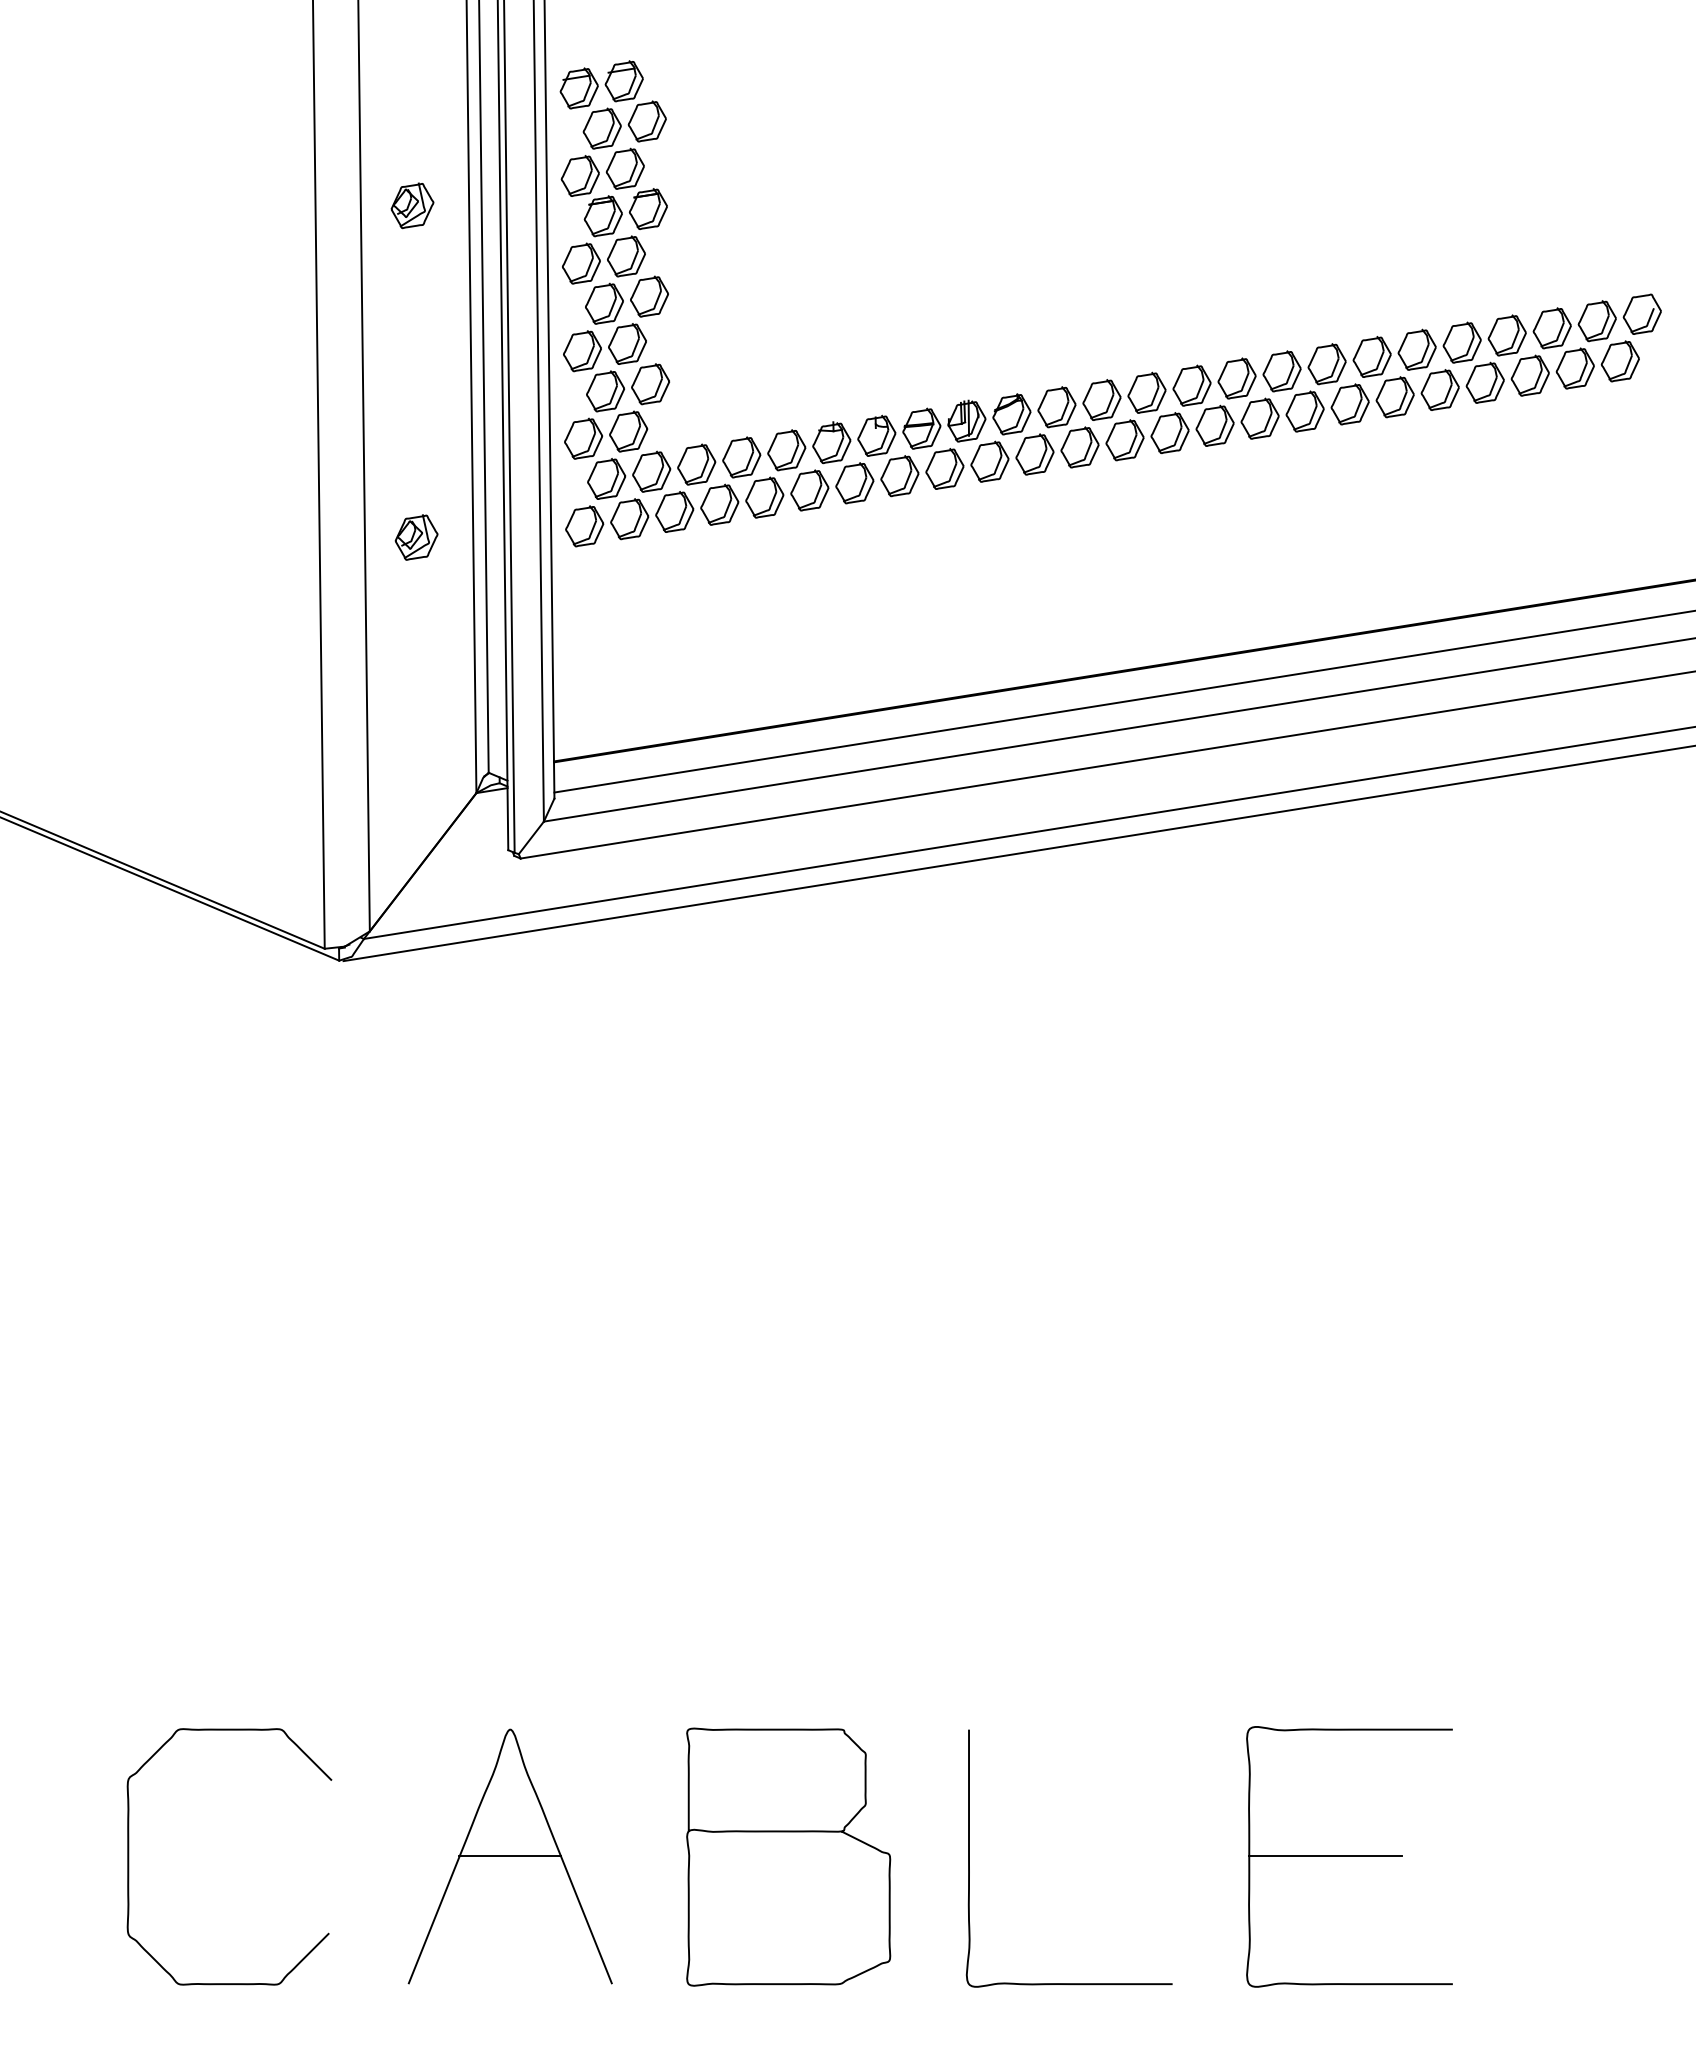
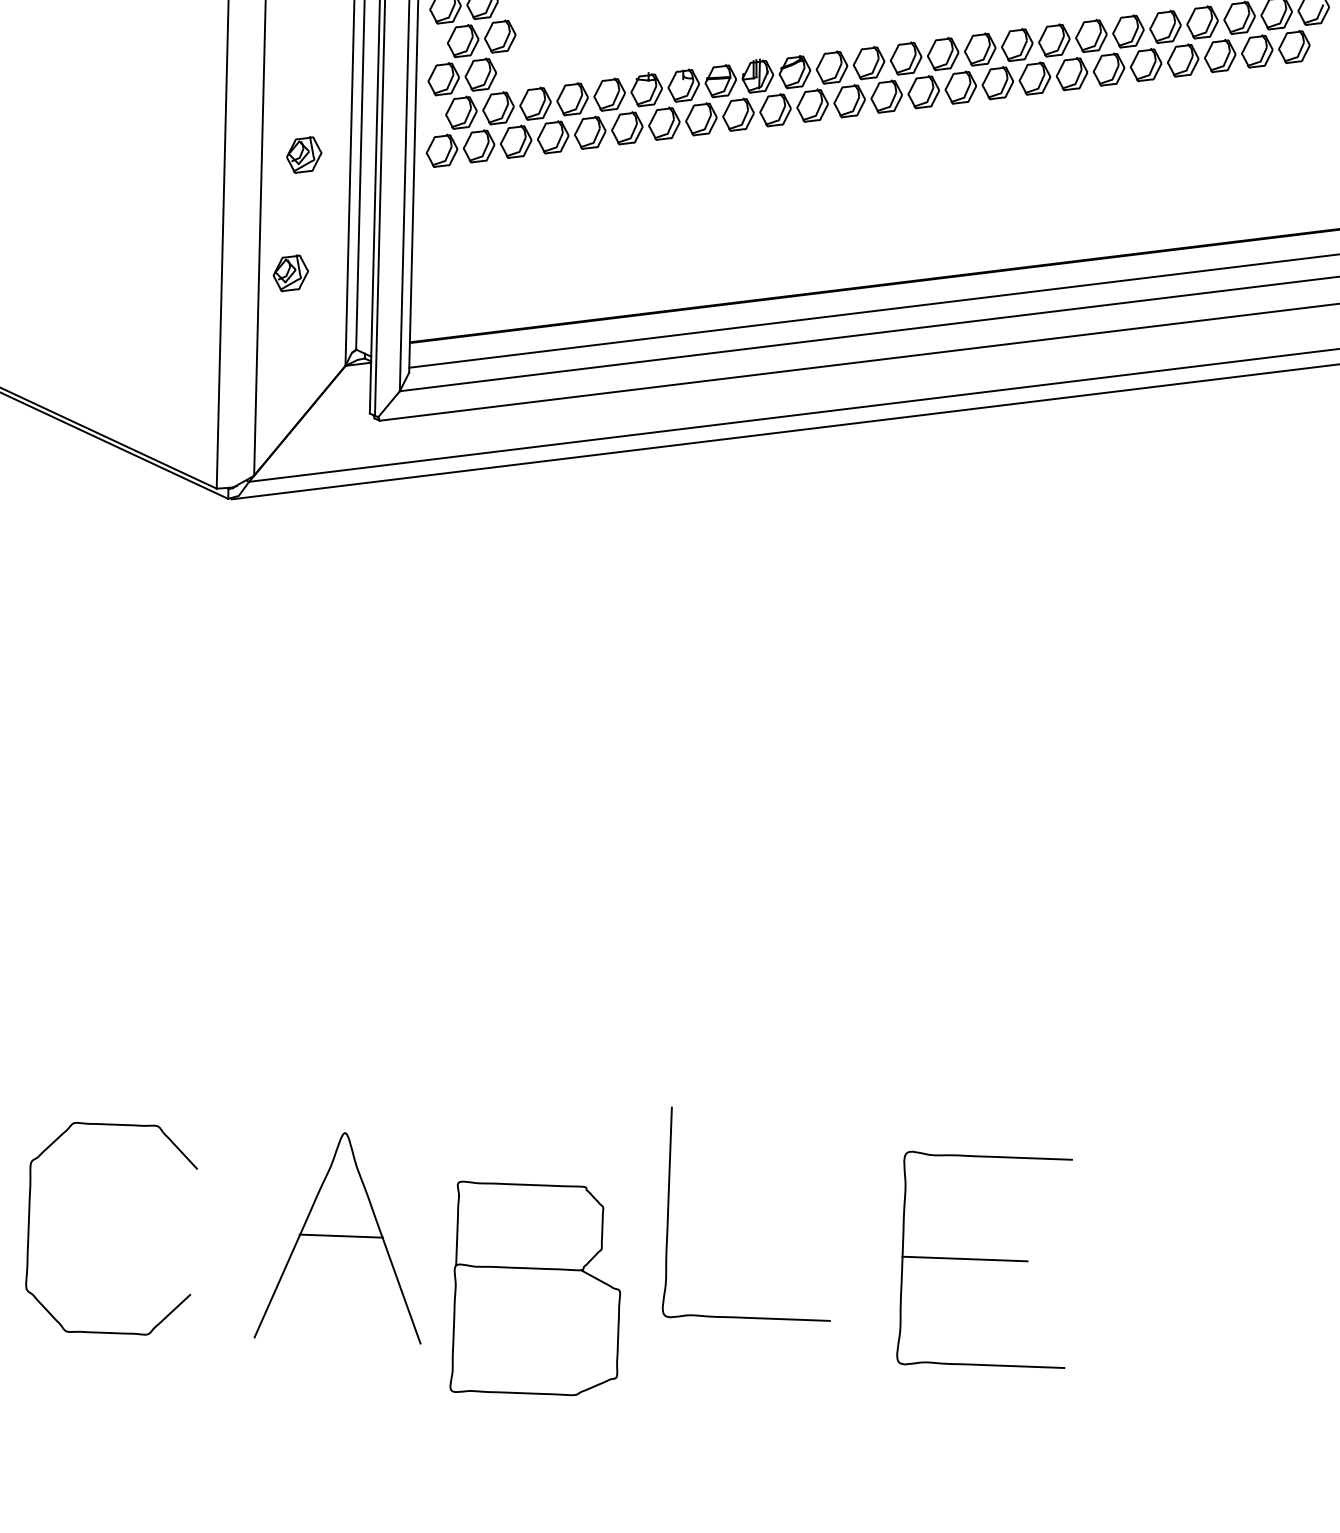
part: (405, 682) -> (290, 273), added
curve: (788, 1832) -> (537, 1269), moved
part: (1349, 1856) -> (984, 1260), moved
curve: (969, 1858) -> (668, 1212), moved

